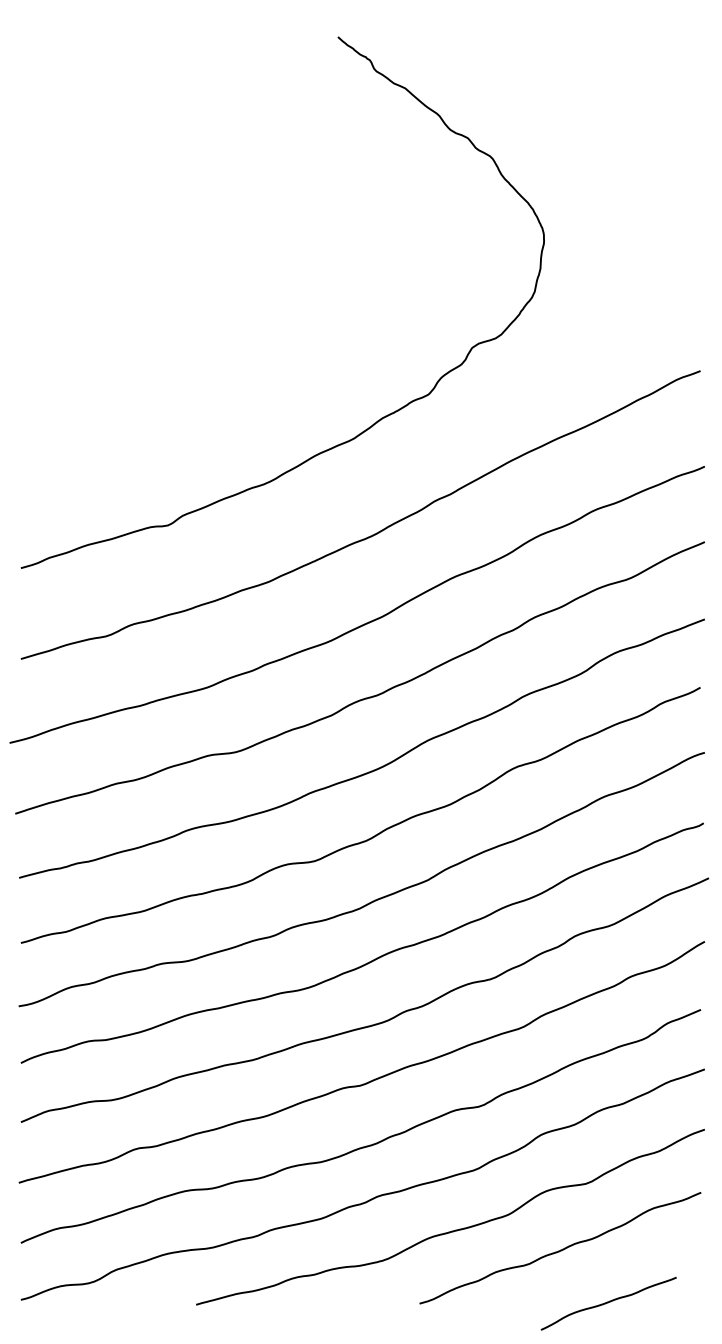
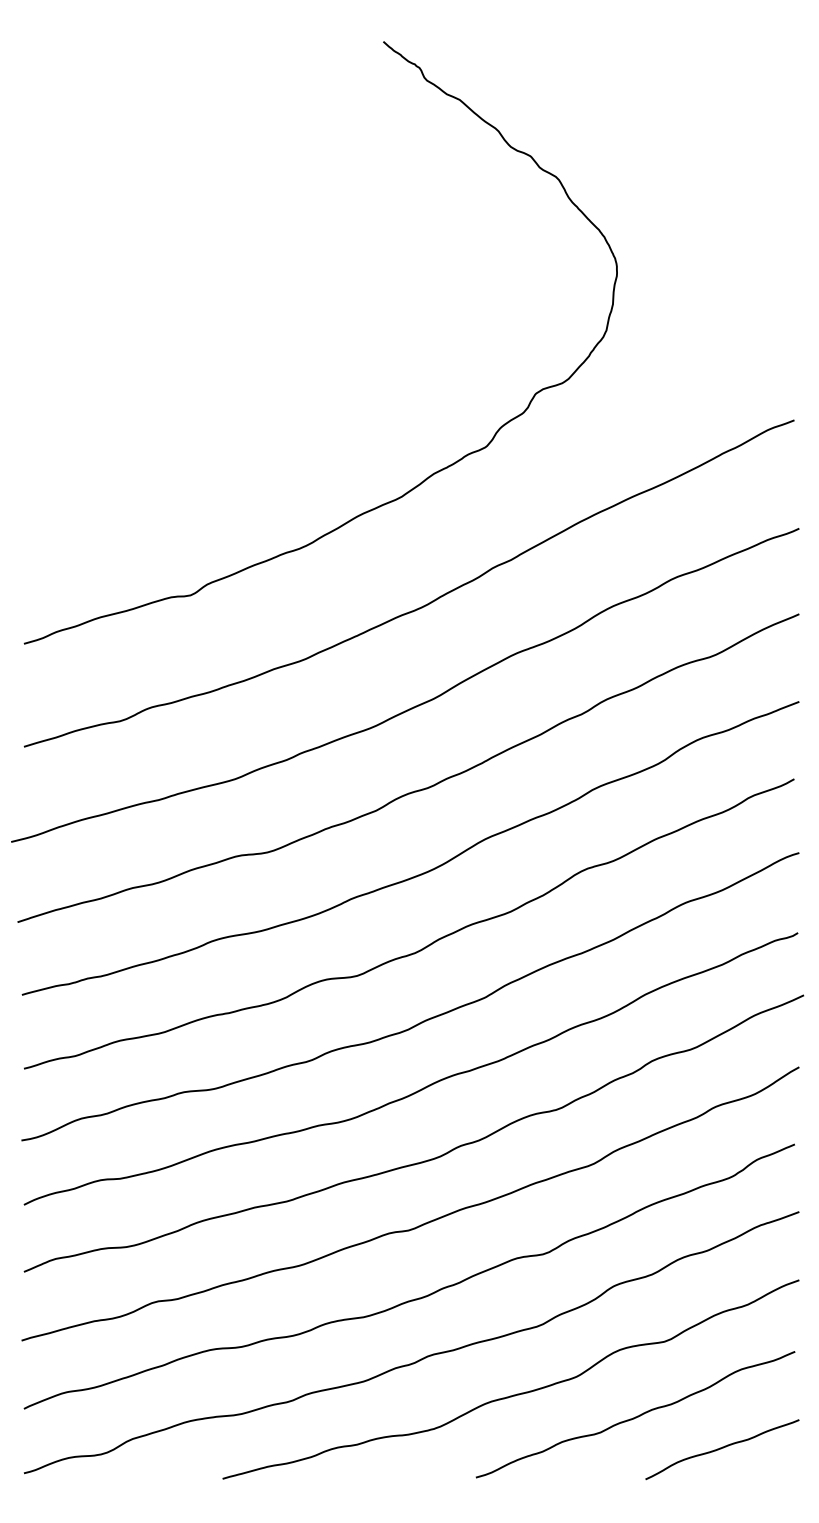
curve: (608, 1302) -> (722, 1448), moved

